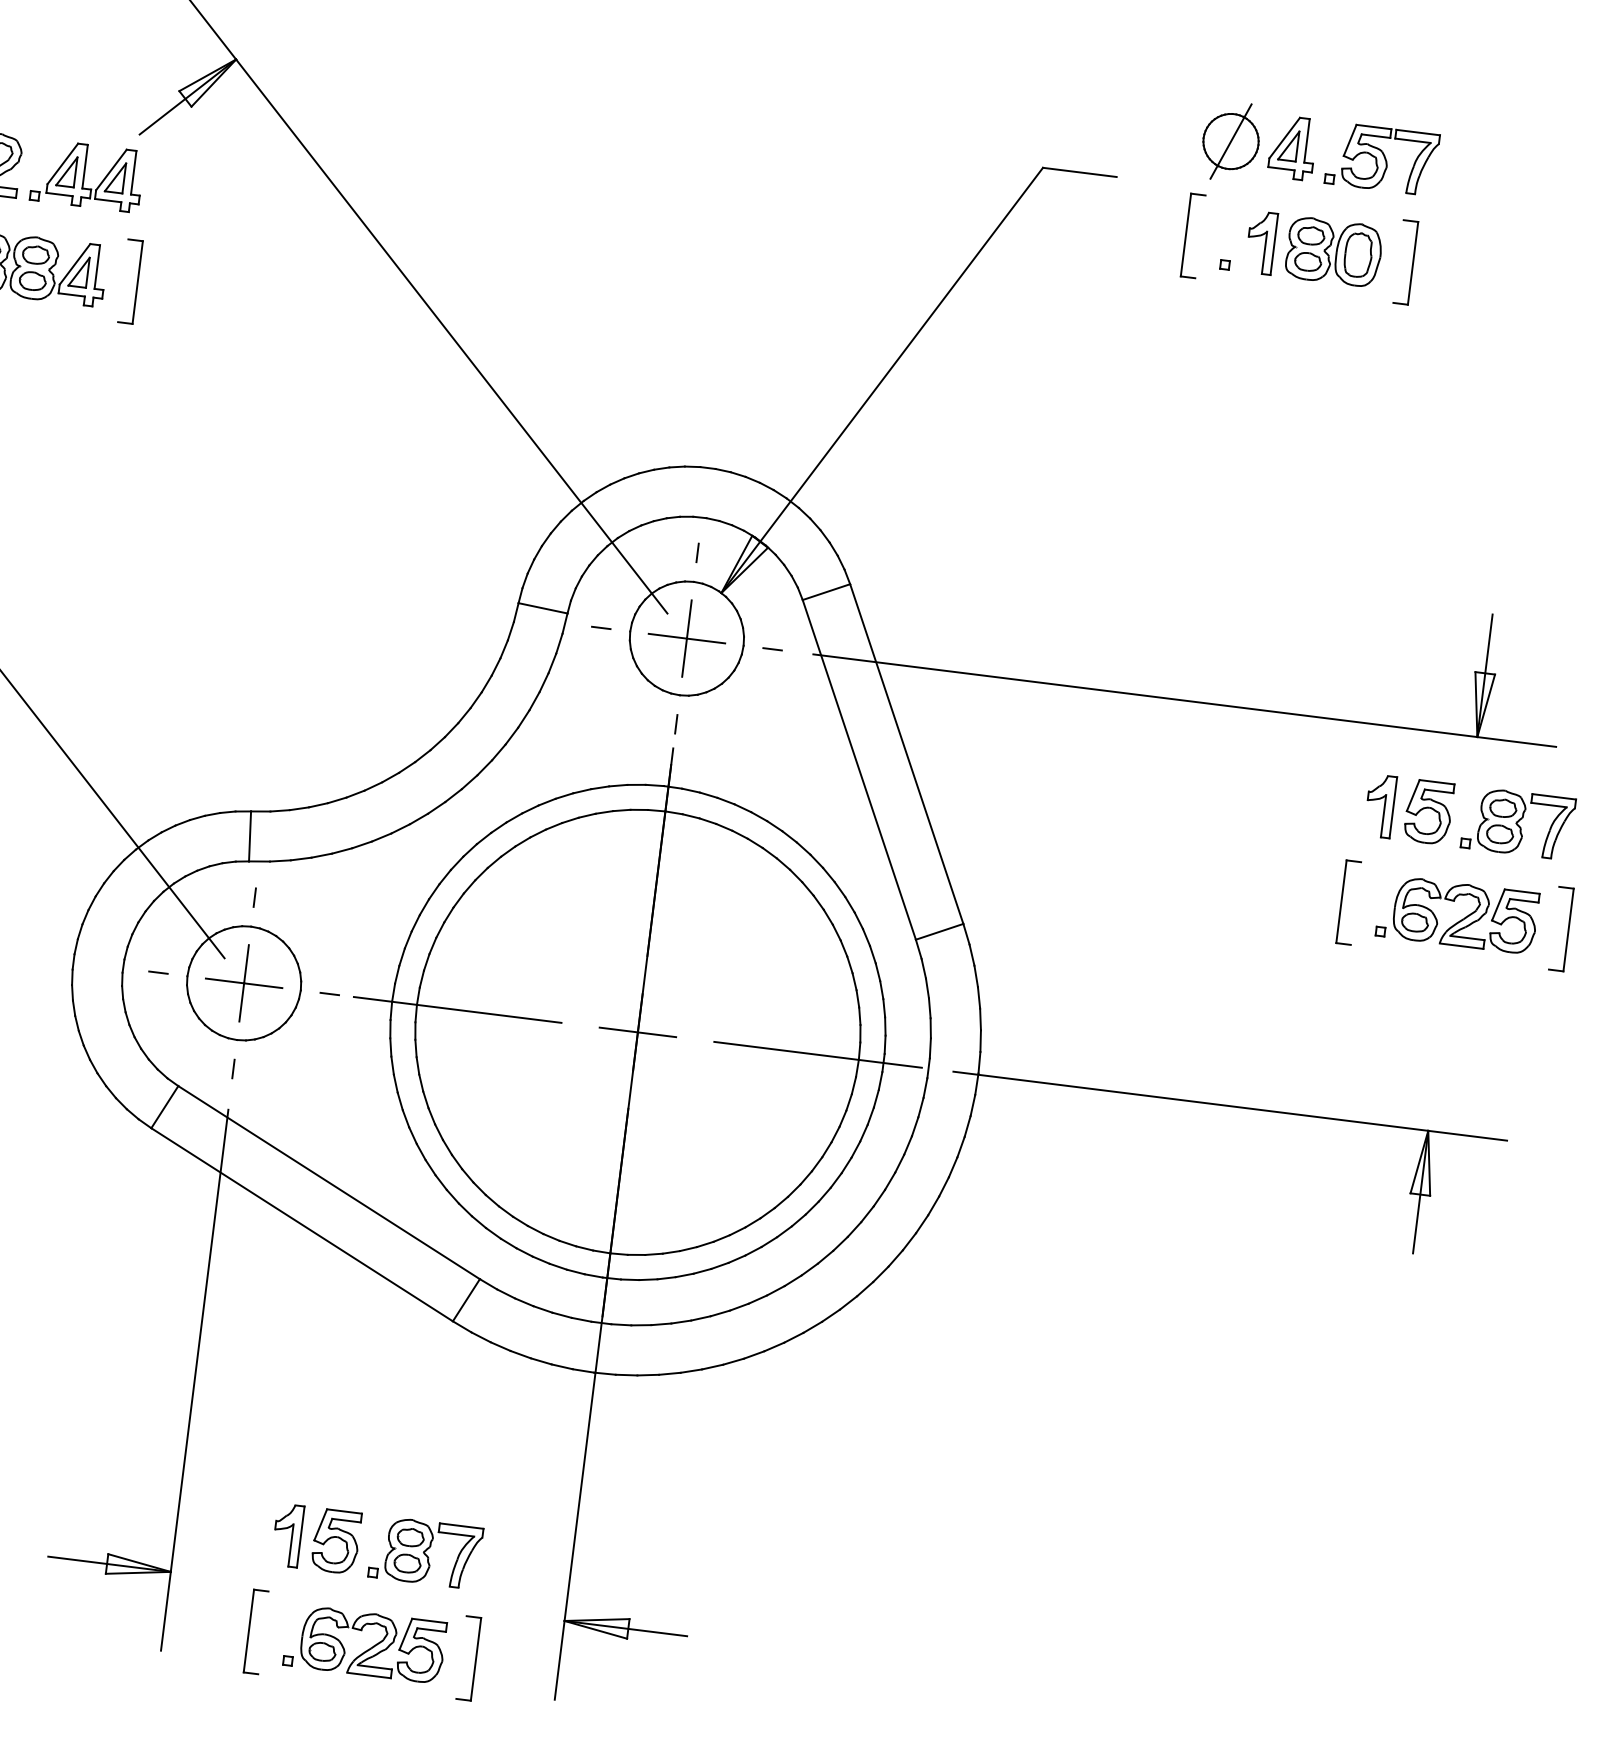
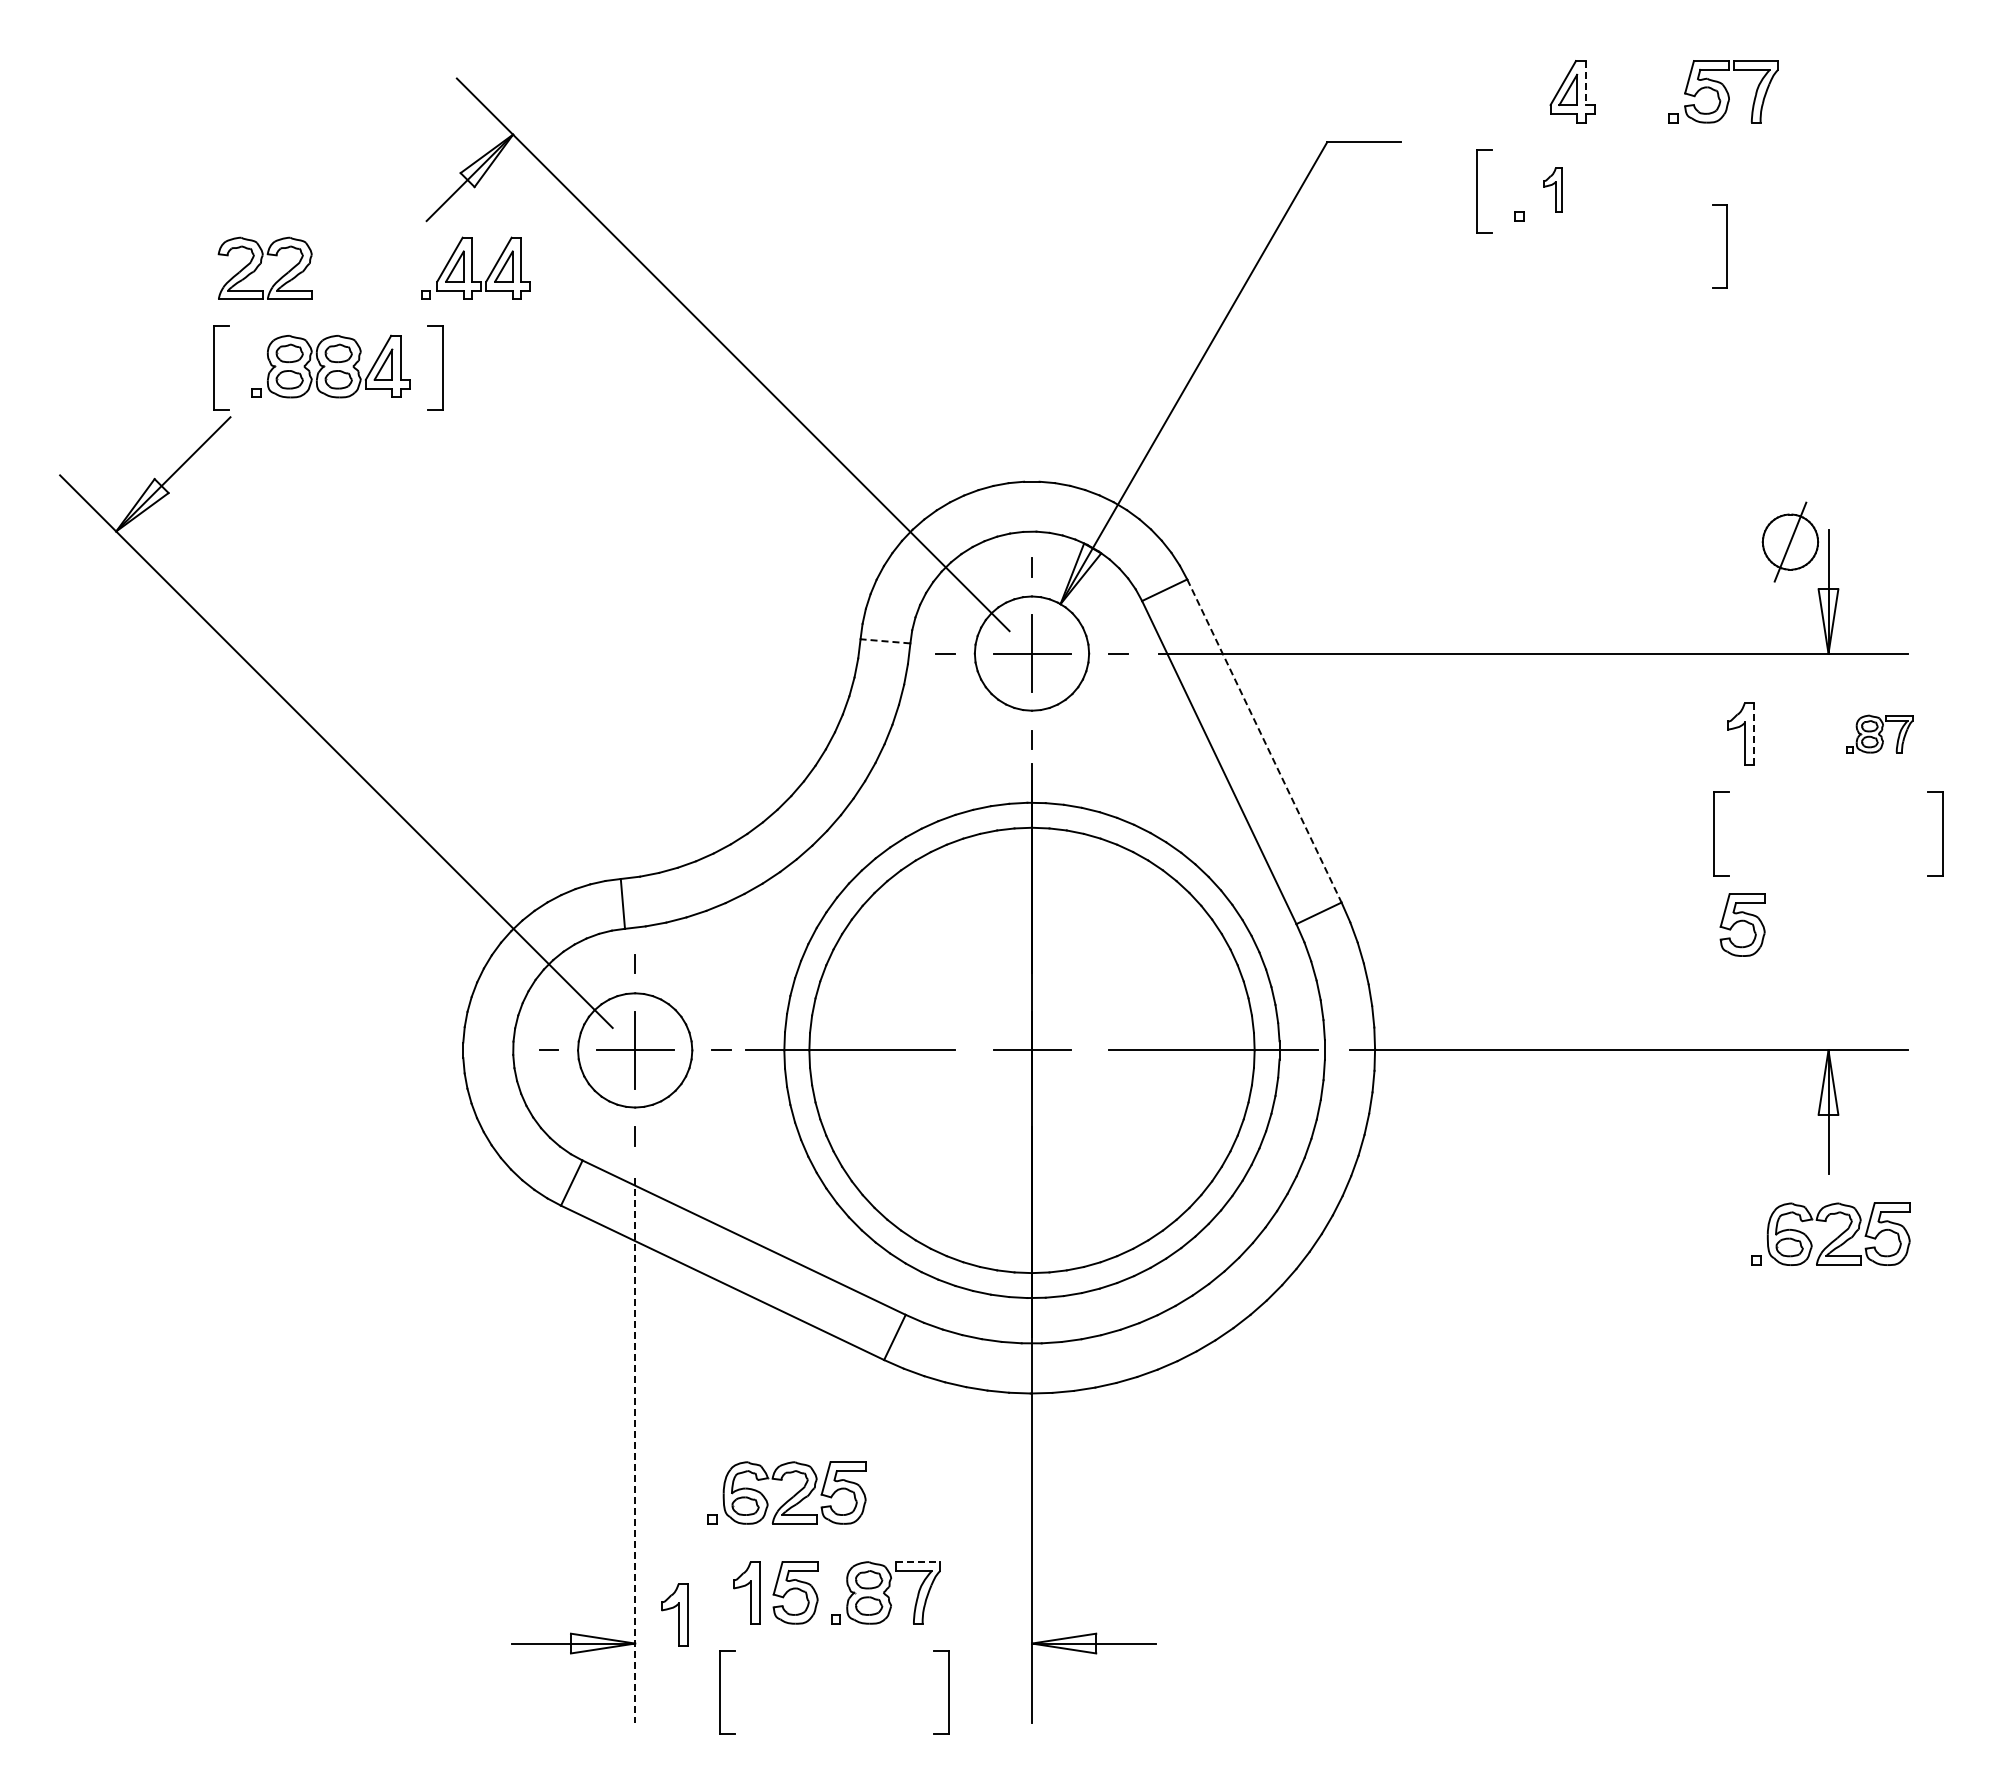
part: (1231, 140) -> (1790, 541), moved
line: (1306, 141) -> (1585, 83), solid -> dashed
part: (1382, 158) -> (1723, 91), moved
part: (87, 174) -> (475, 267), moved
part: (1260, 242) -> (1552, 189), size x0.7
part: (1334, 251) -> (1626, 189), removed
part: (1412, 263) -> (1726, 246), moved
line: (543, 608) -> (885, 641), solid -> dashed
line: (906, 754) -> (1264, 741), solid -> dashed
line: (1392, 808) -> (1753, 734), solid -> dashed
part: (1428, 811) -> (1742, 924), moved
part: (1518, 822) -> (1879, 733), size x0.6
part: (1461, 919) -> (1835, 1238), moved
line: (194, 1380) -> (635, 1450), solid -> dashed
line: (461, 1526) -> (918, 1562), solid -> dashed
part: (213, 1547) -> (674, 1614), added
part: (368, 1648) -> (790, 1497), moved

